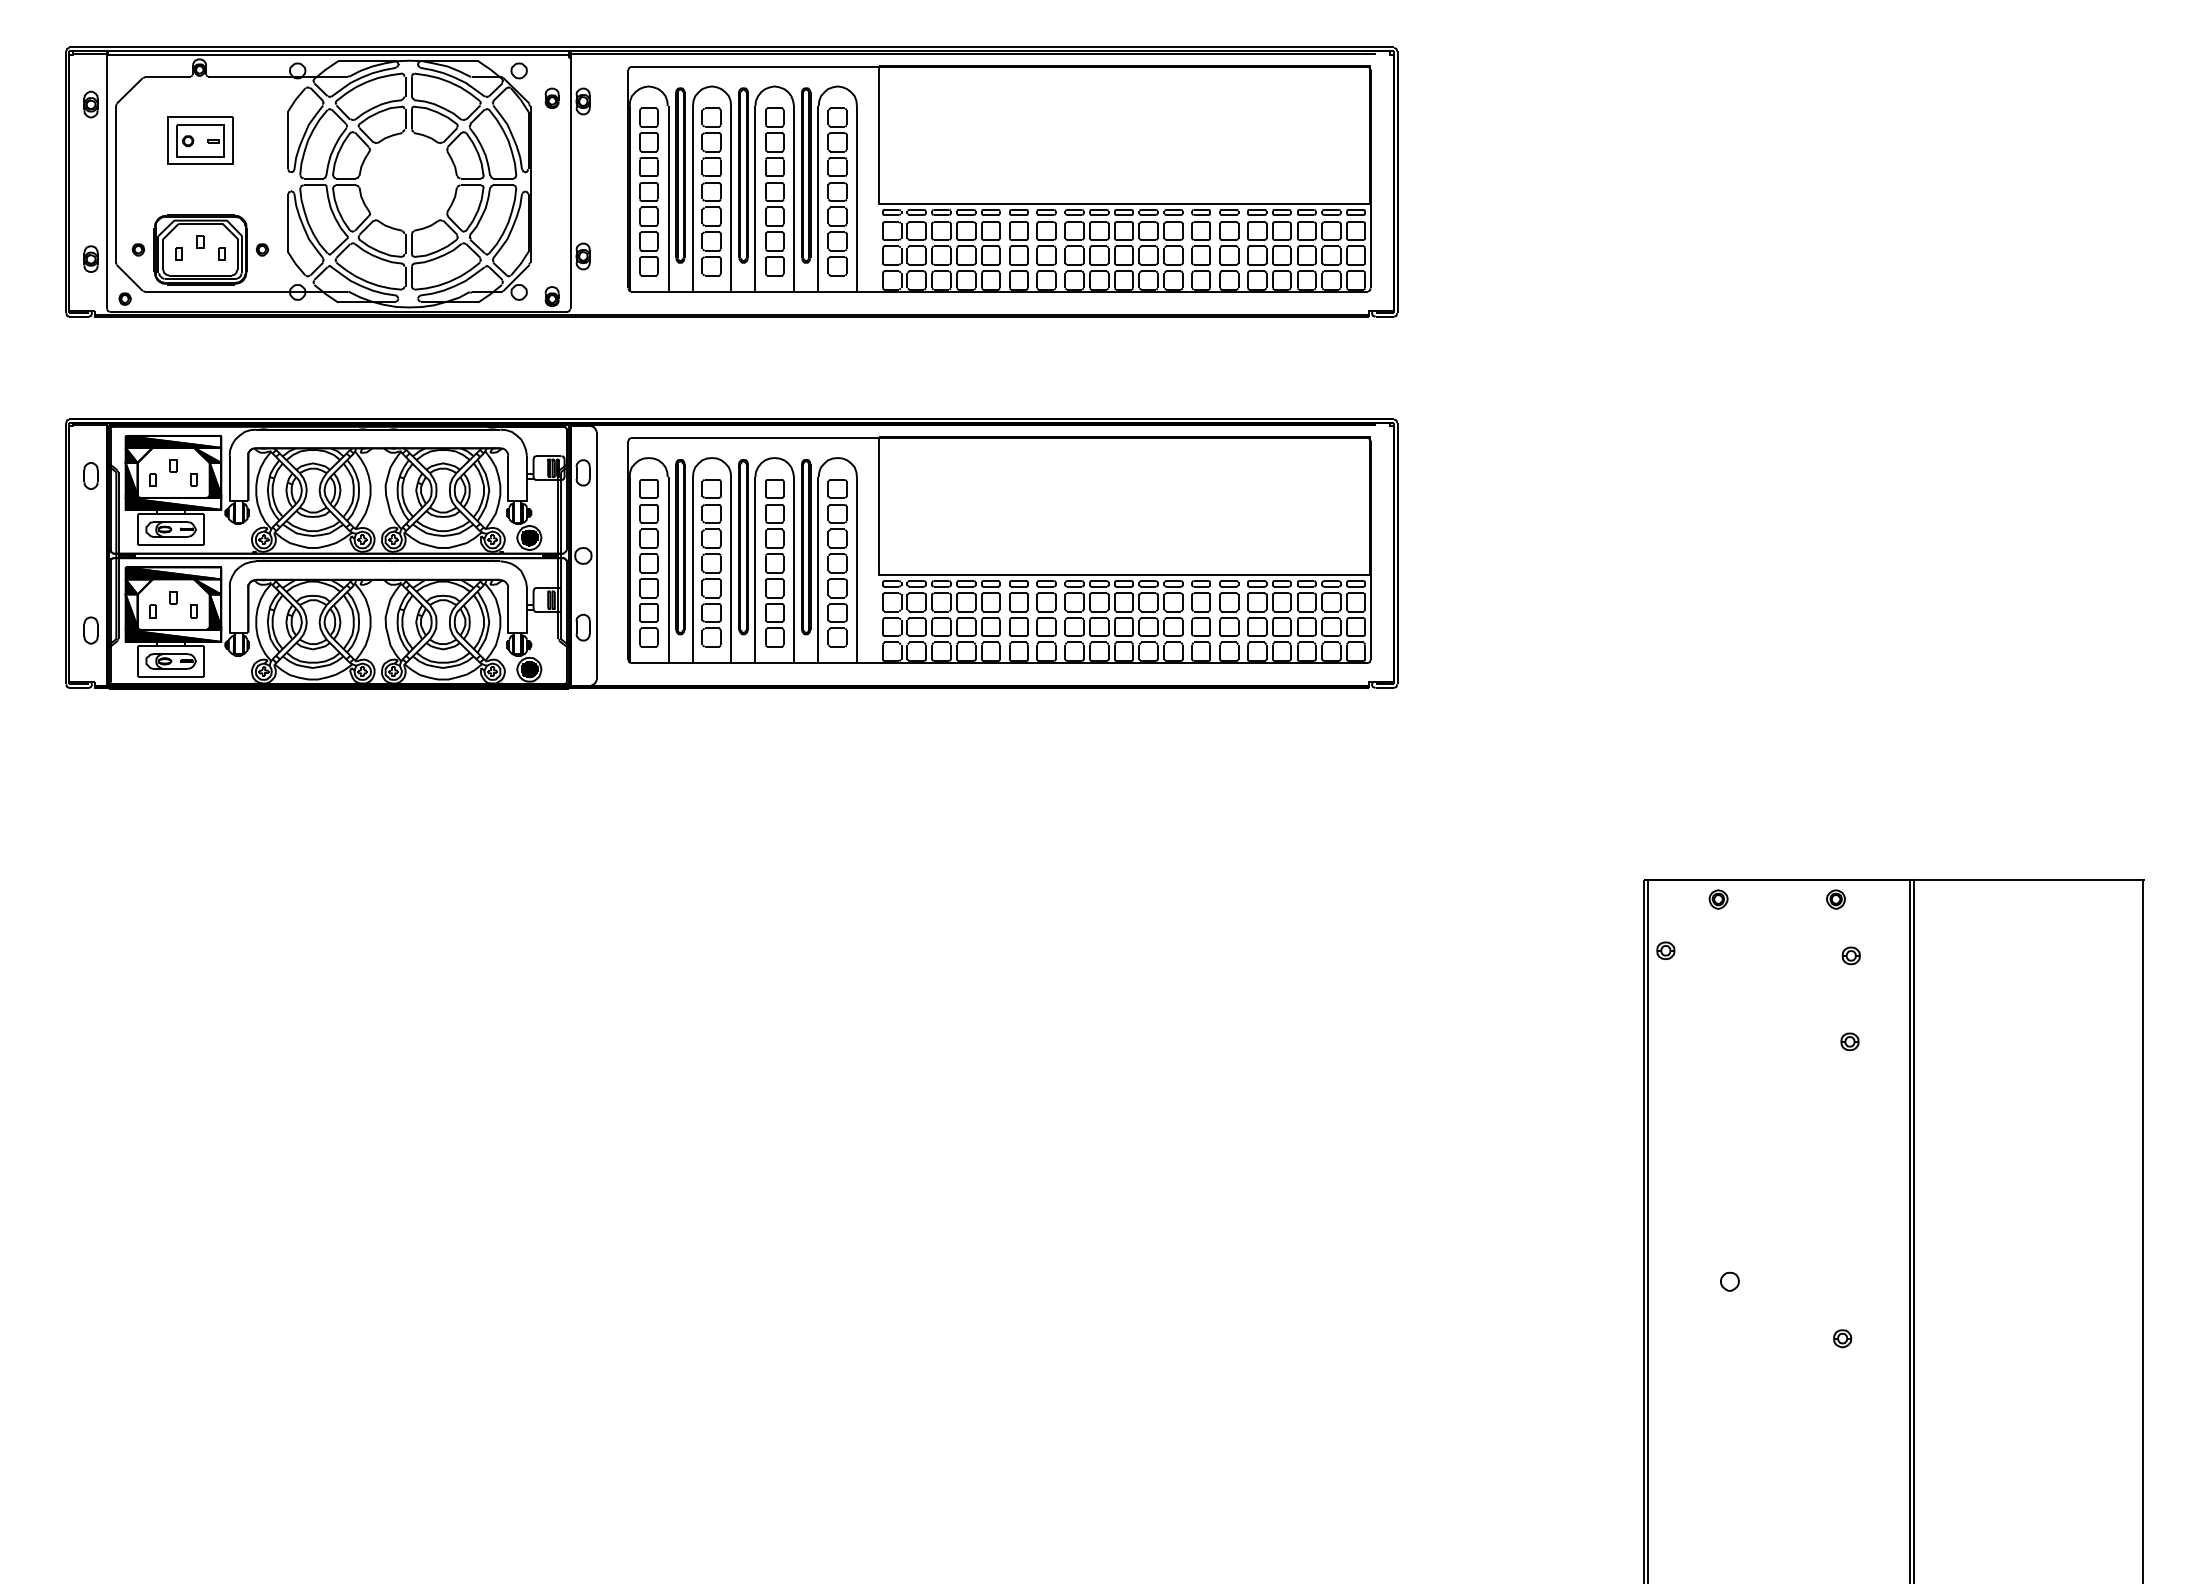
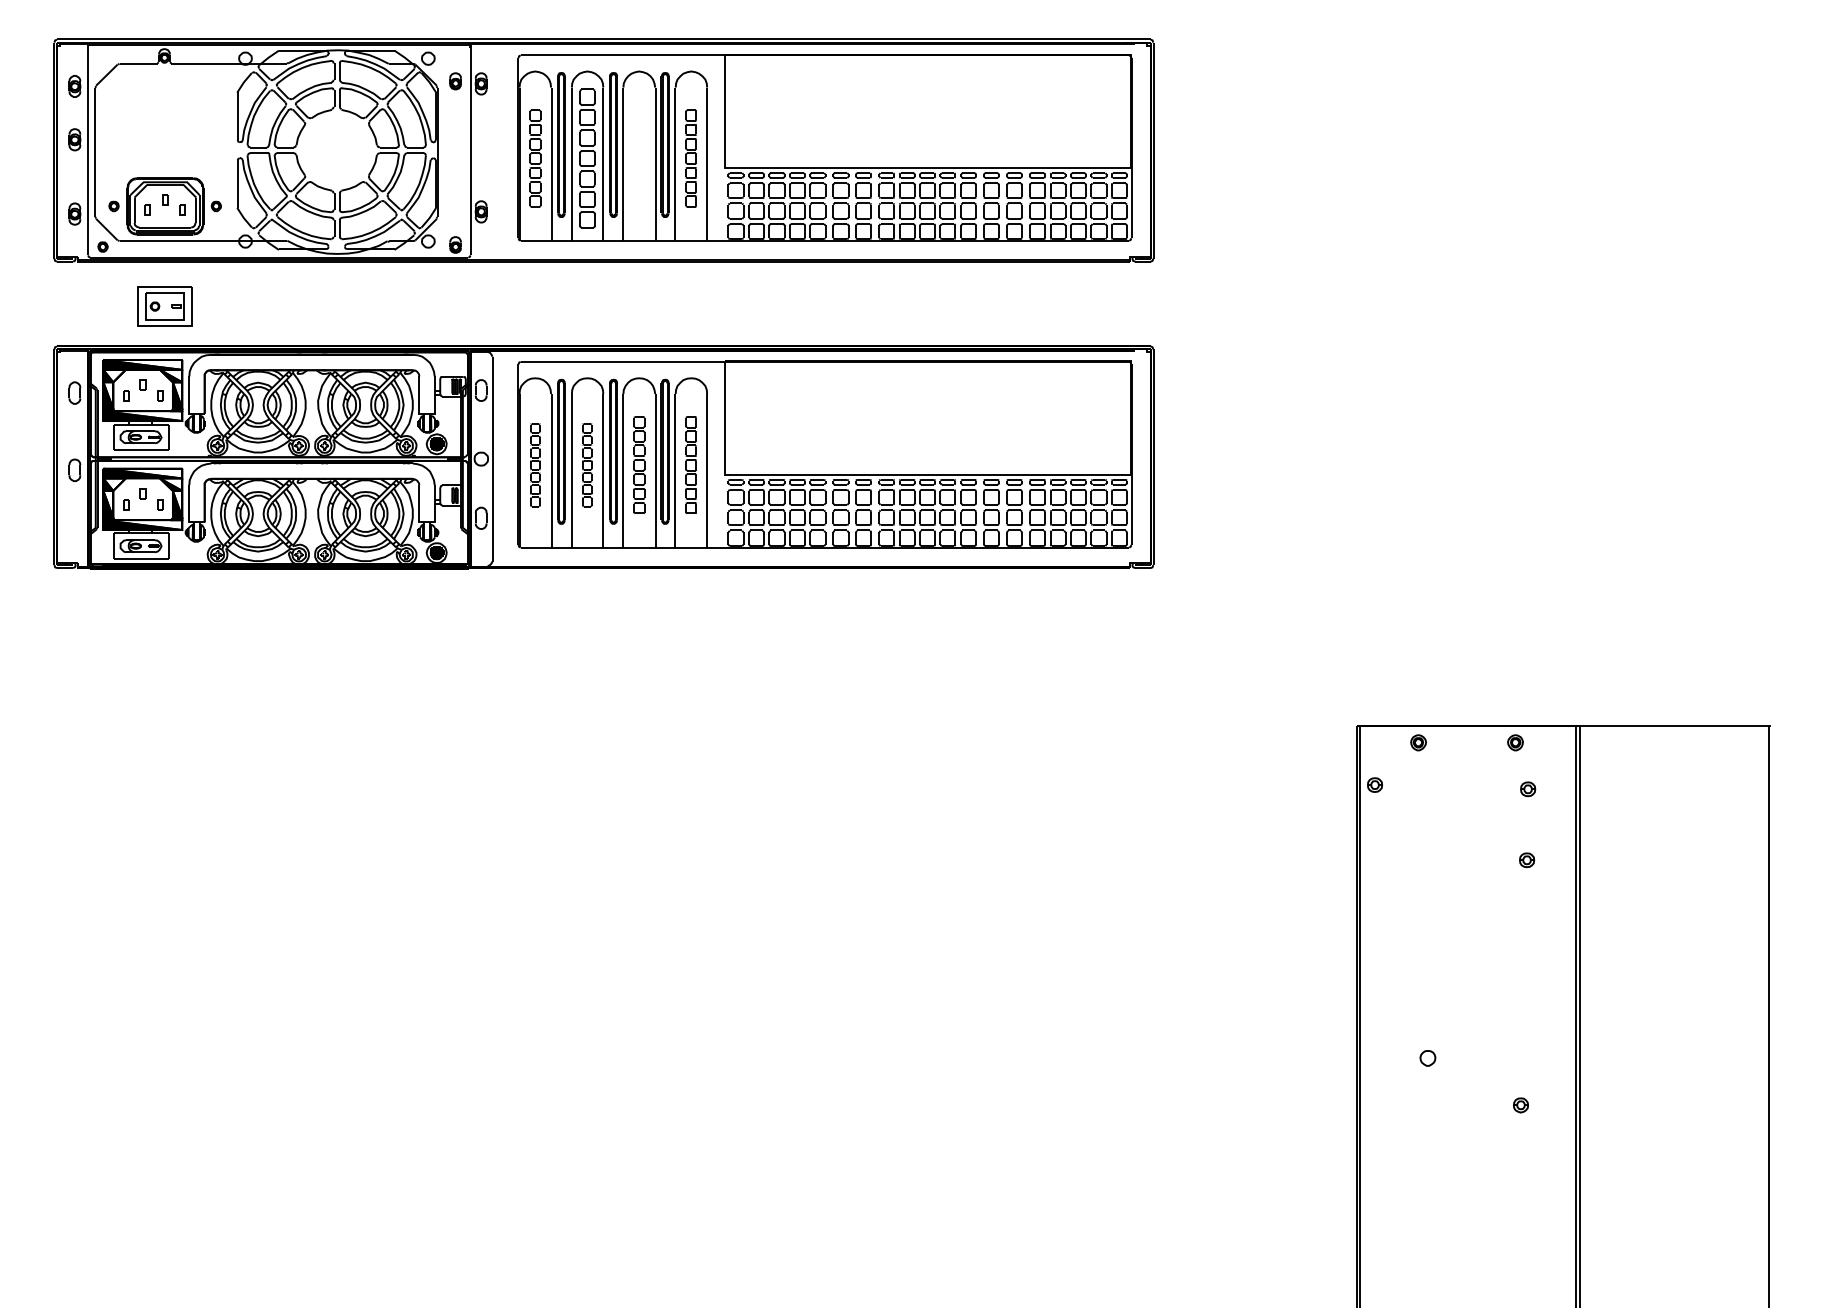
part: (200, 140) -> (165, 306), moved
part: (90, 168) -> (74, 139), added
part: (648, 191) -> (535, 158), size x0.7
part: (774, 191) -> (639, 158), removed
part: (837, 191) -> (691, 158), size x0.7
part: (648, 563) -> (535, 465), size x0.6
part: (711, 563) -> (587, 465), size x0.6
part: (774, 563) -> (639, 465), size x0.7
part: (837, 563) -> (691, 465), size x0.7
part: (90, 630) -> (74, 470), moved

